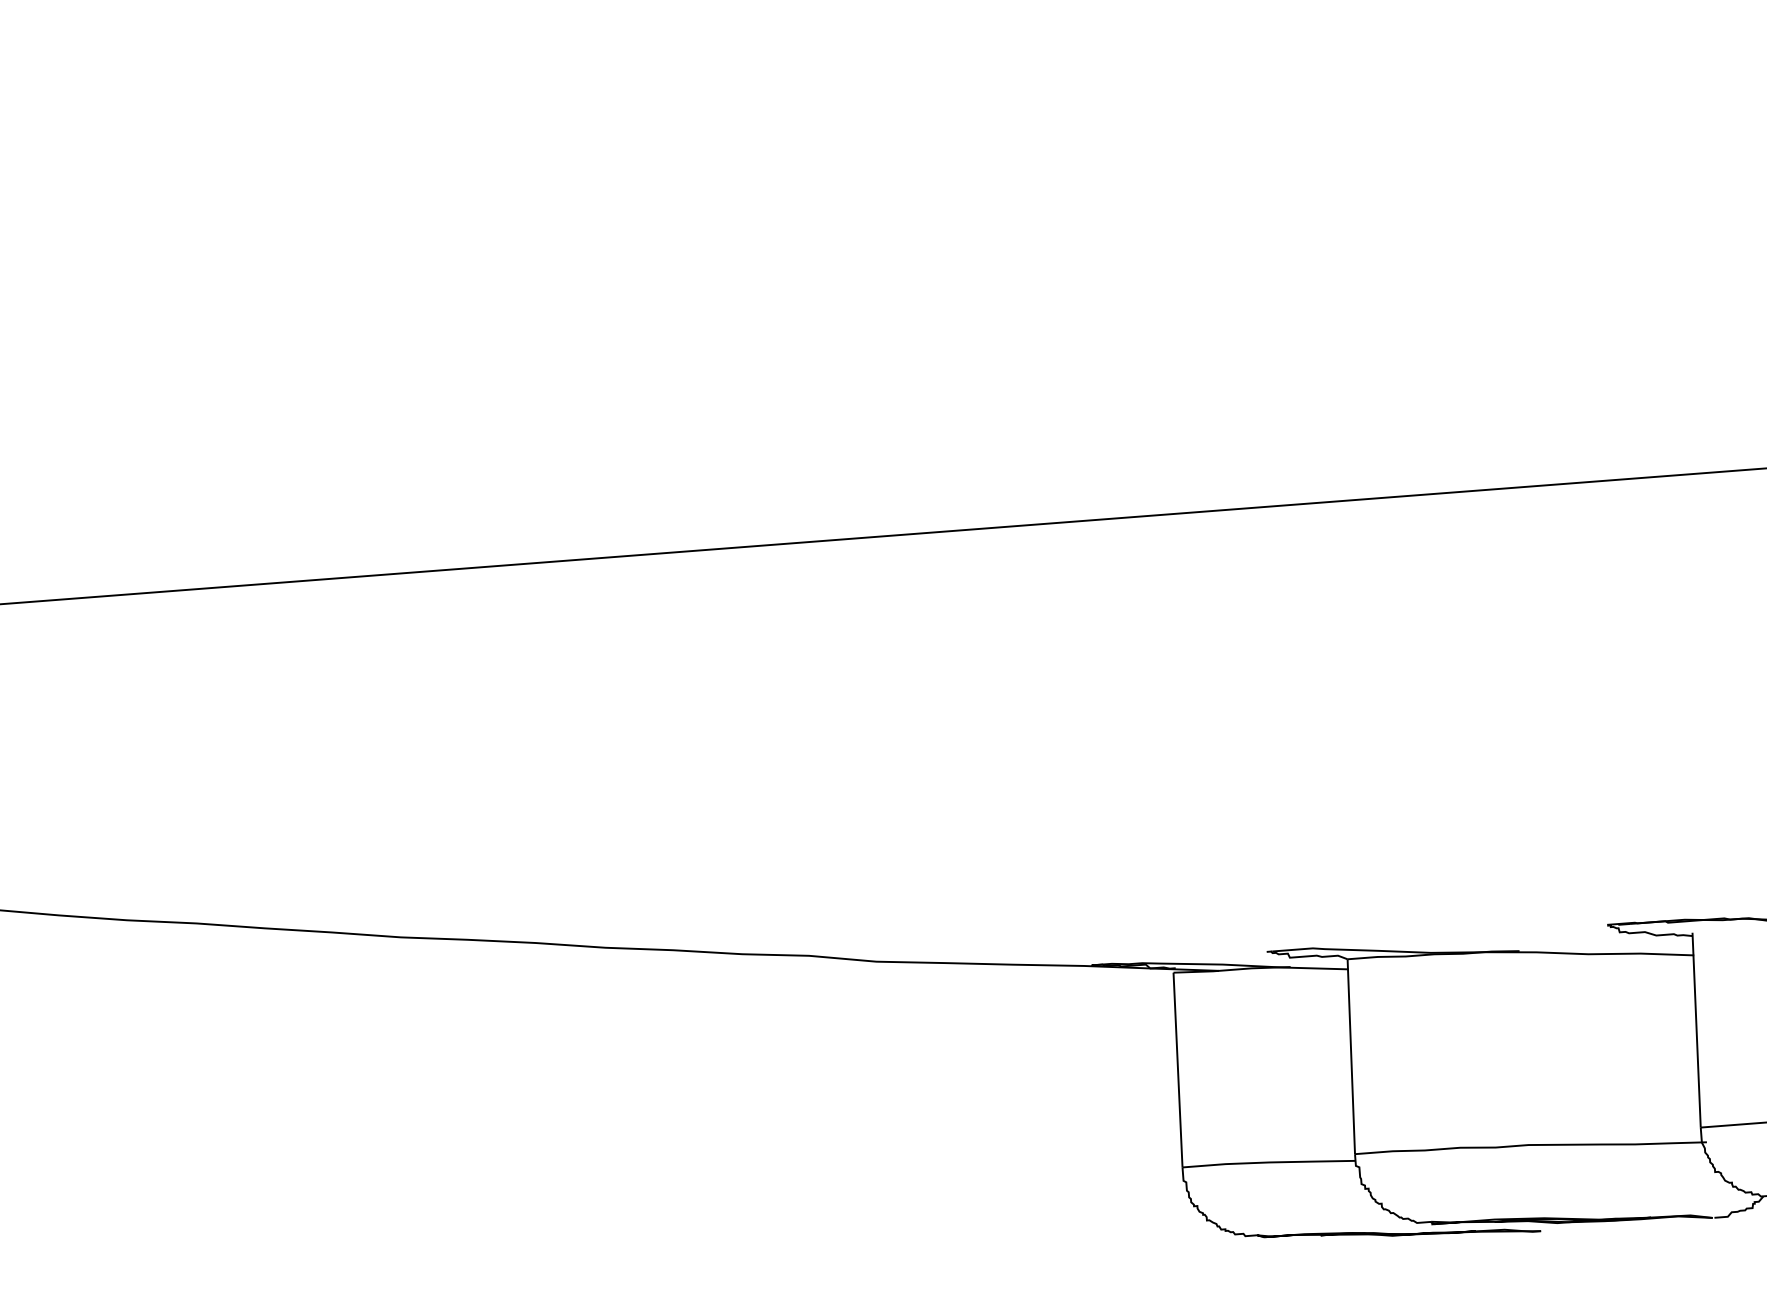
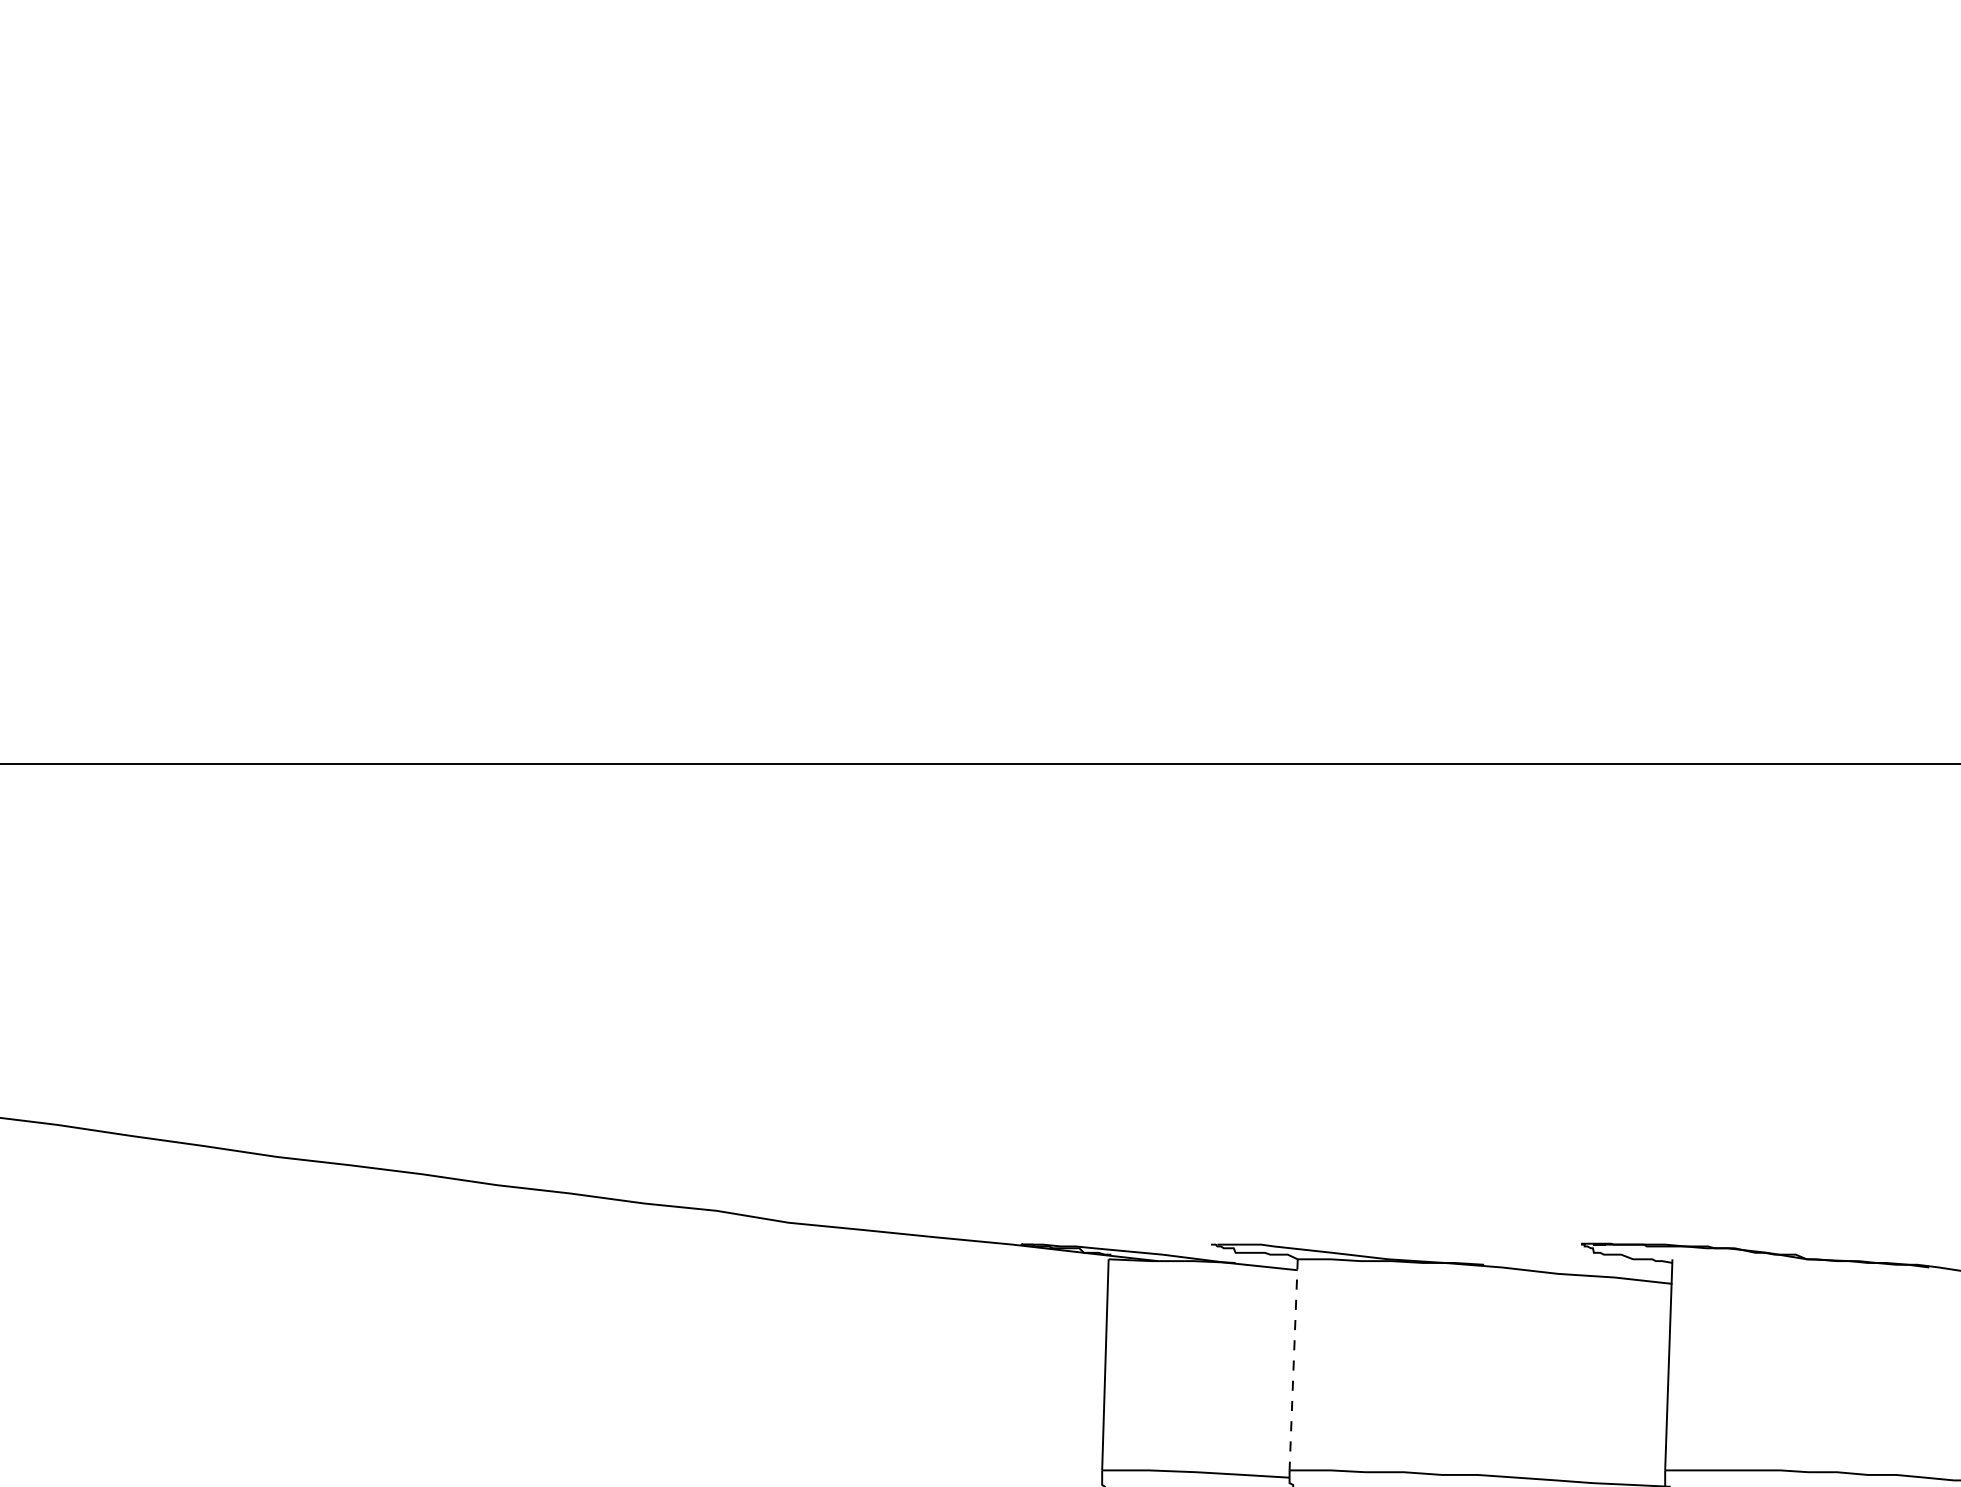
line: (1351, 1056) -> (1293, 1364), solid -> dashed

